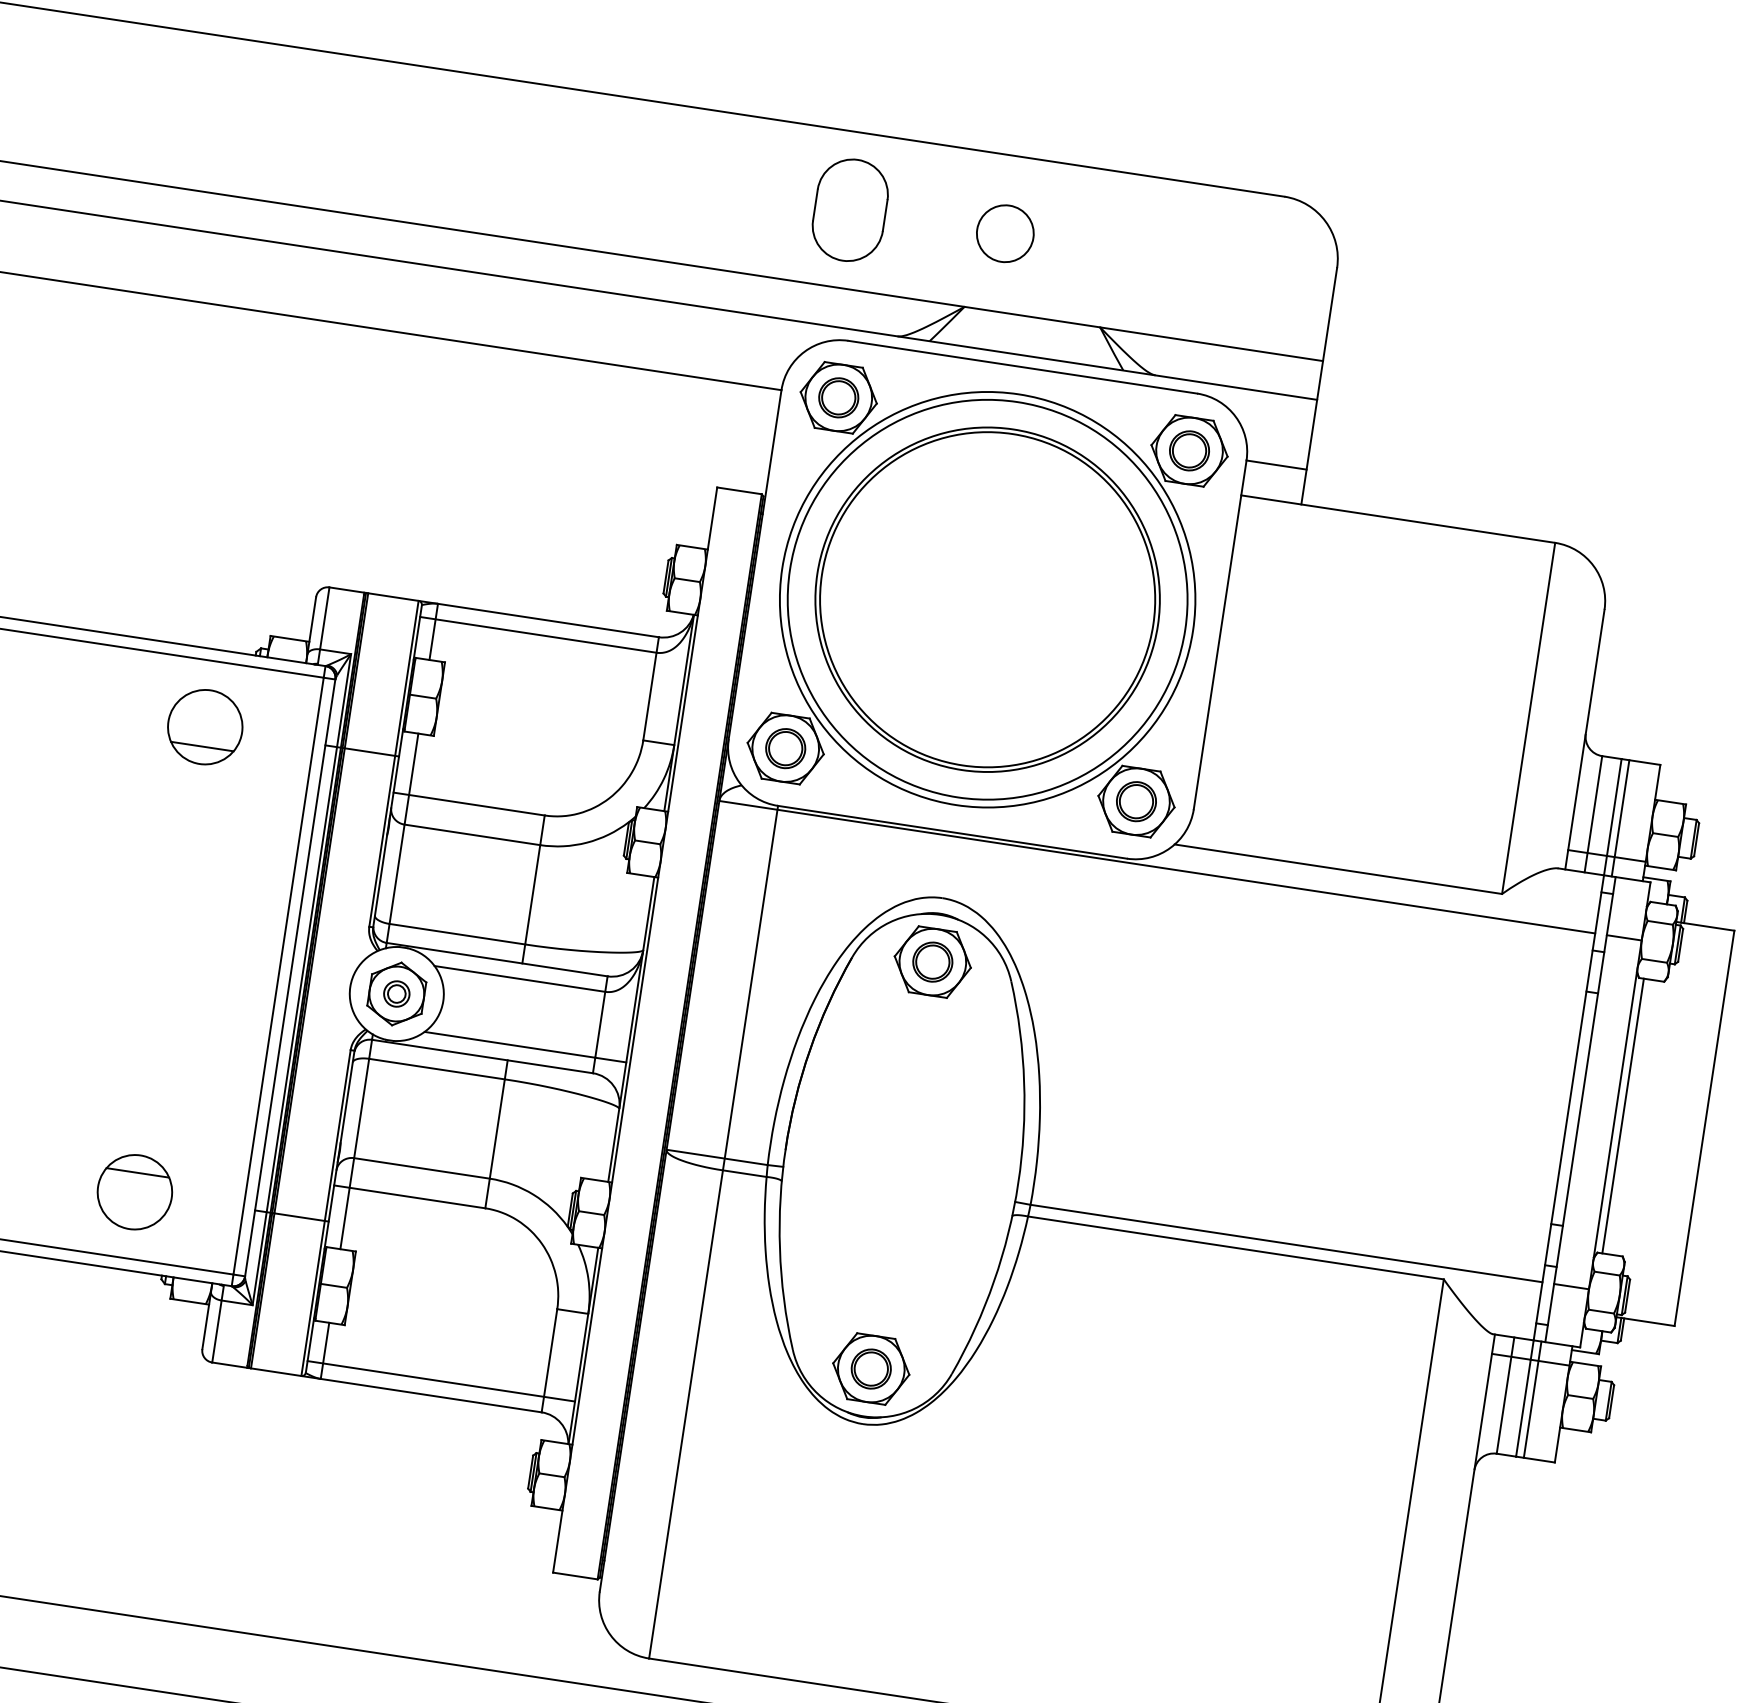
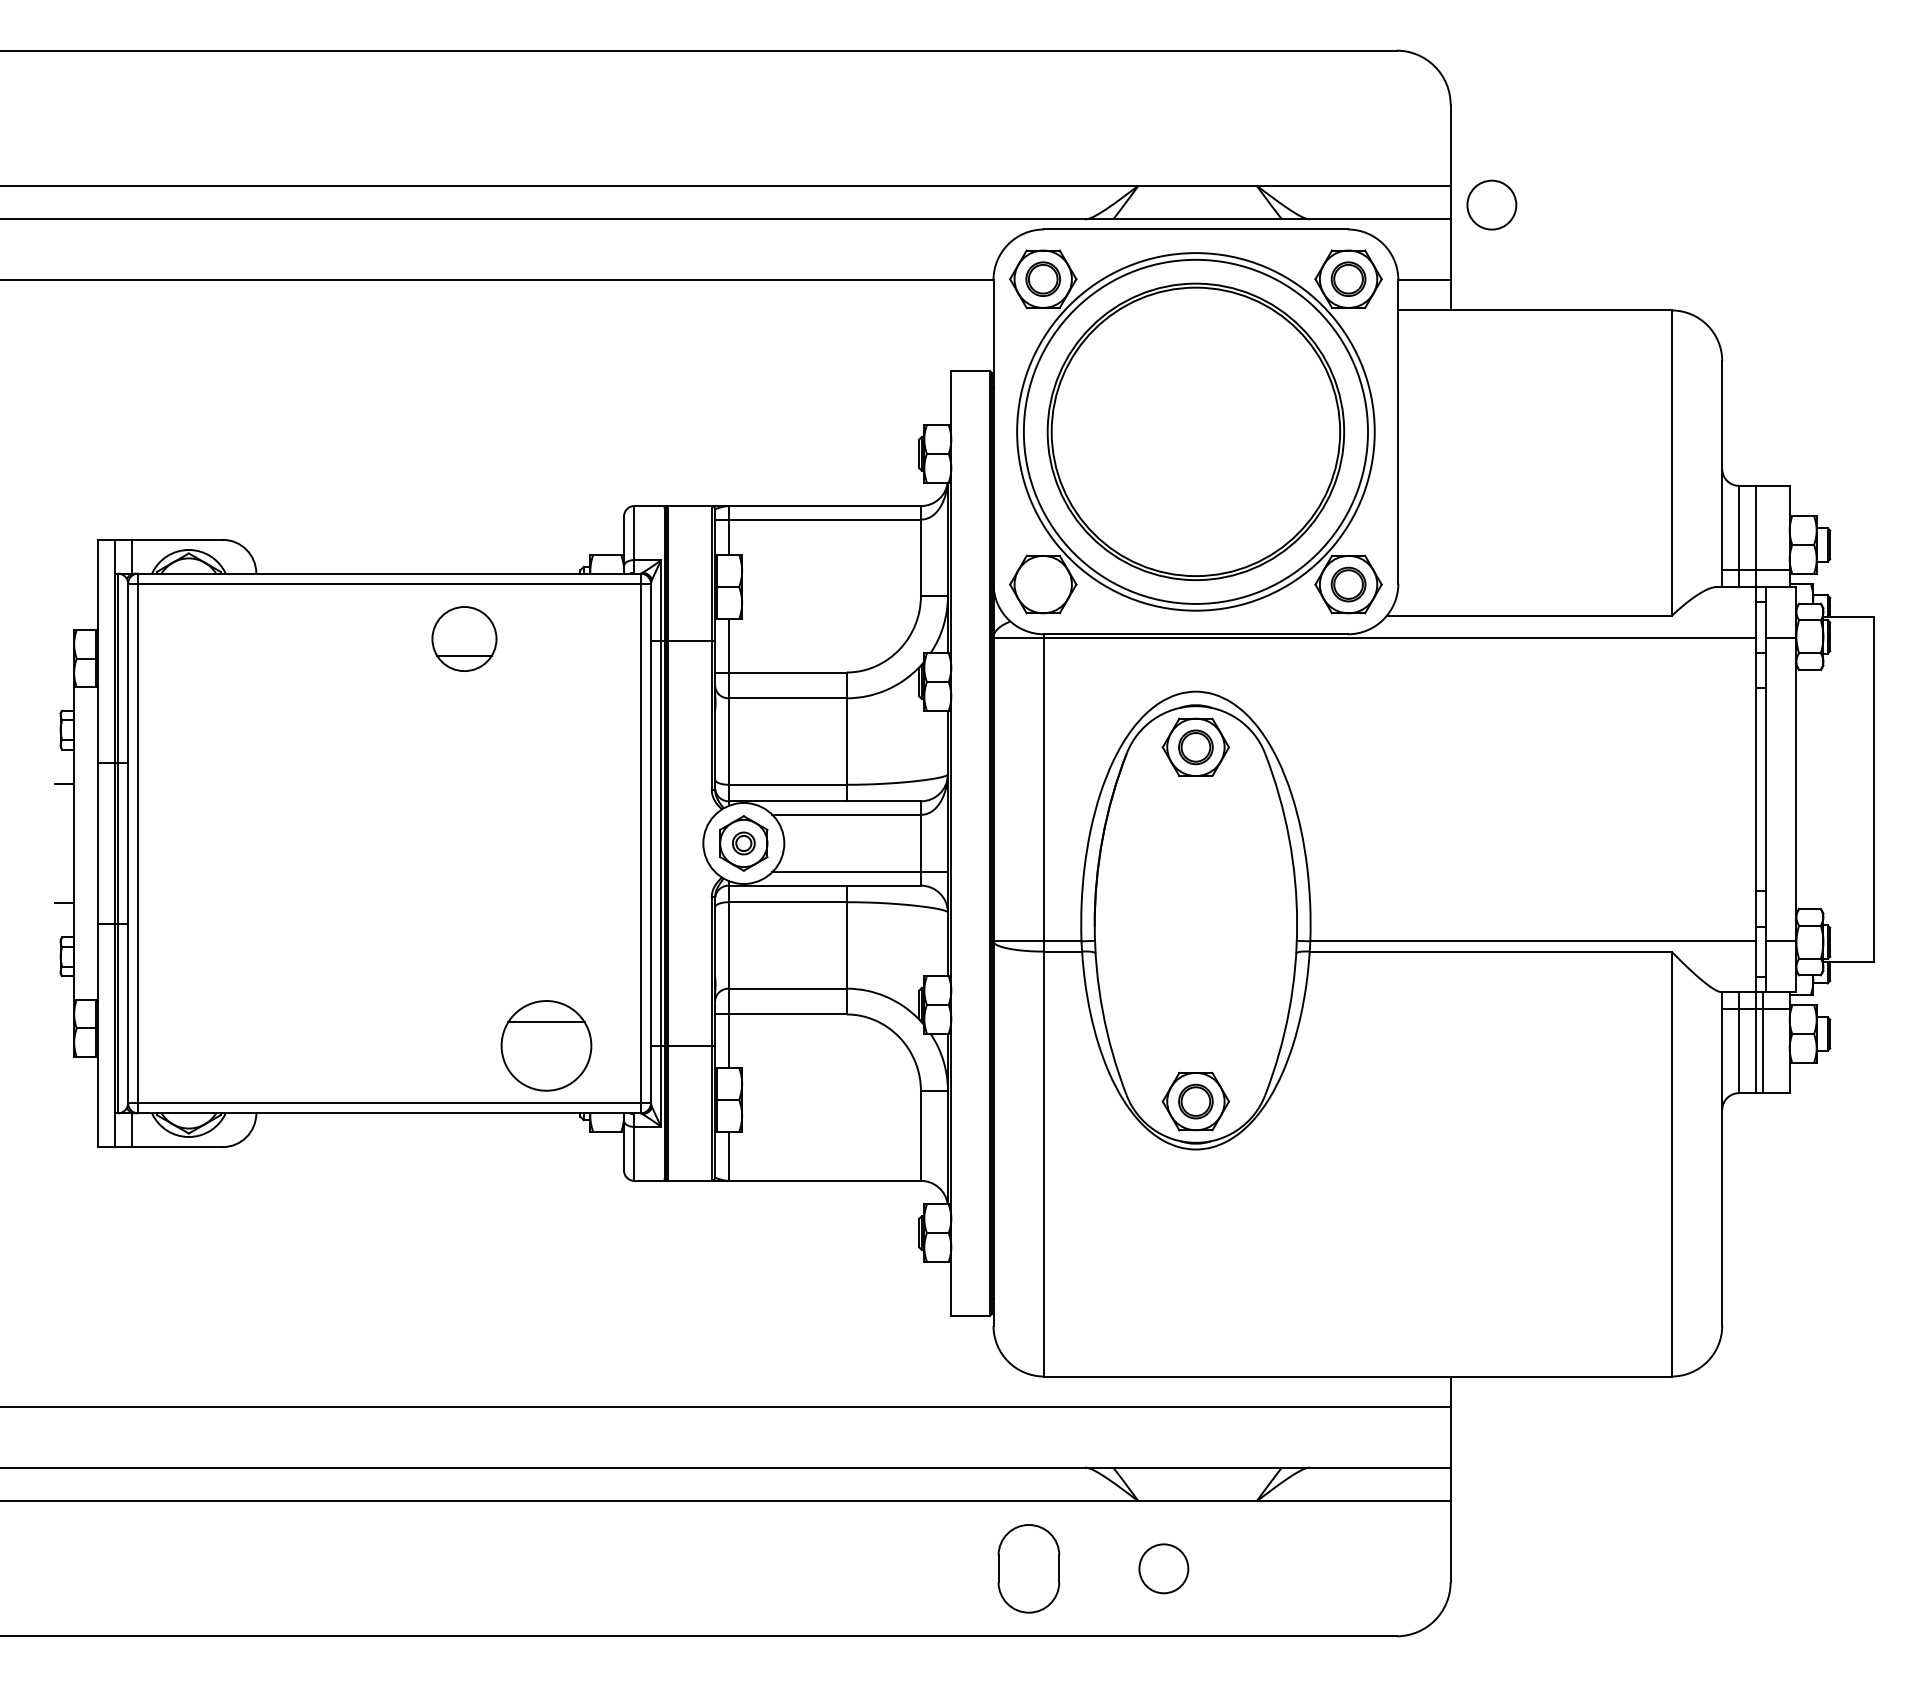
part: (849, 209) -> (1028, 117), removed
circle: (1005, 232) -> (1491, 204), moved
part: (205, 726) -> (464, 638), moved
part: (784, 748) -> (1042, 584), removed
line: (1620, 818) -> (1762, 536), removed
line: (1623, 1116) -> (1803, 789), removed
part: (135, 1191) -> (546, 1045), size x1.4
line: (441, 1381) -> (831, 1167), removed

